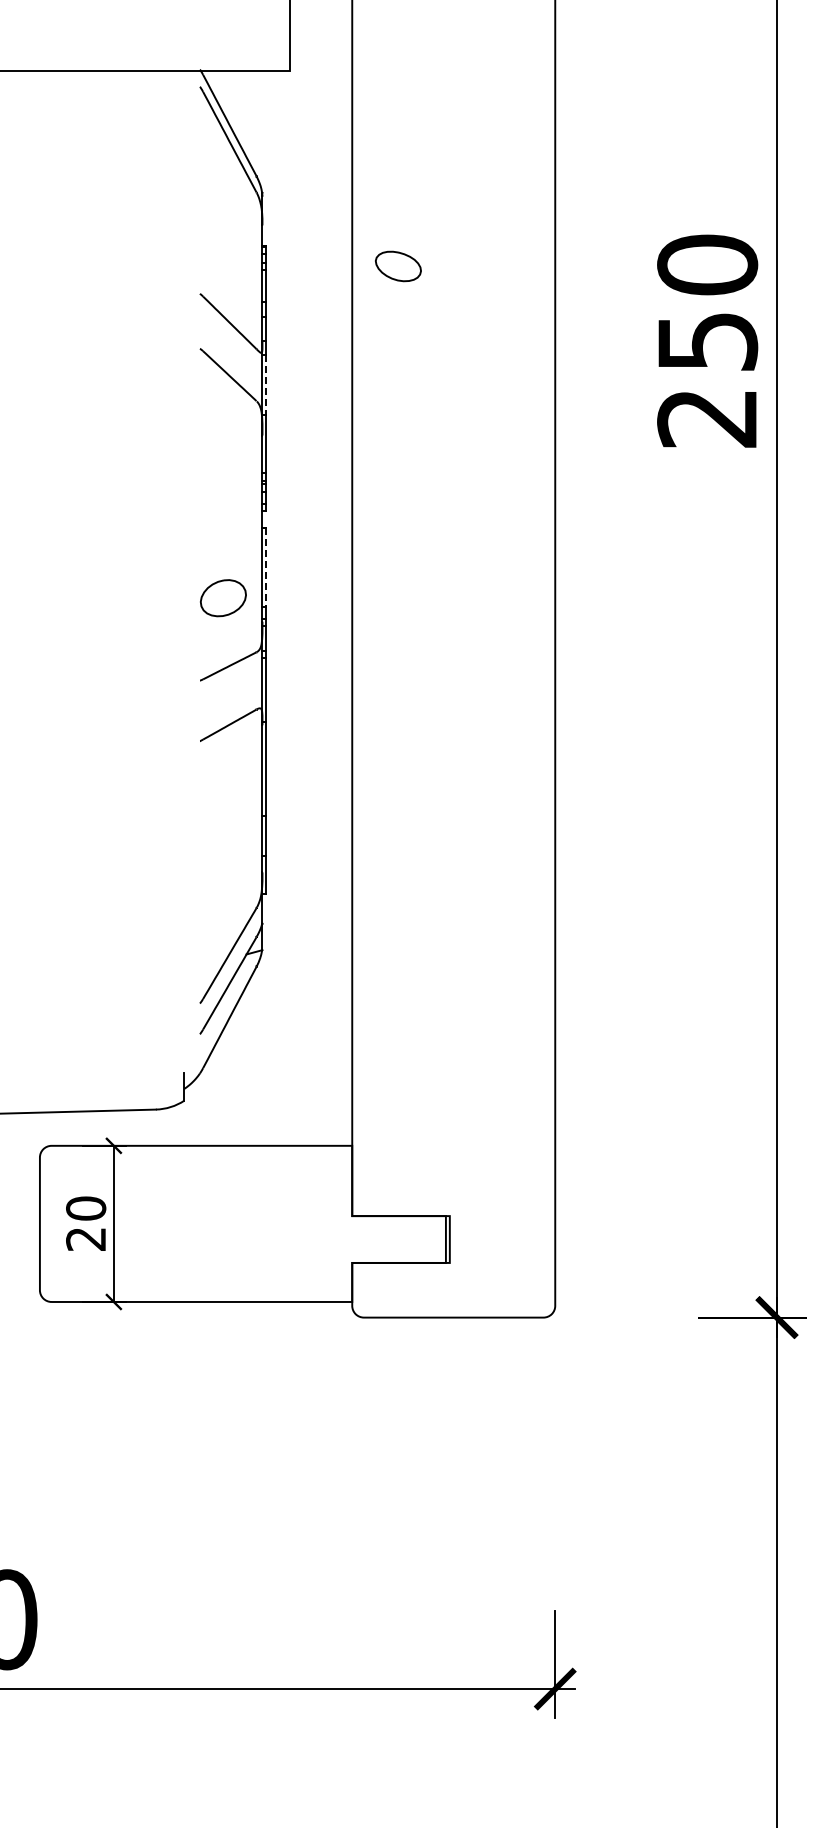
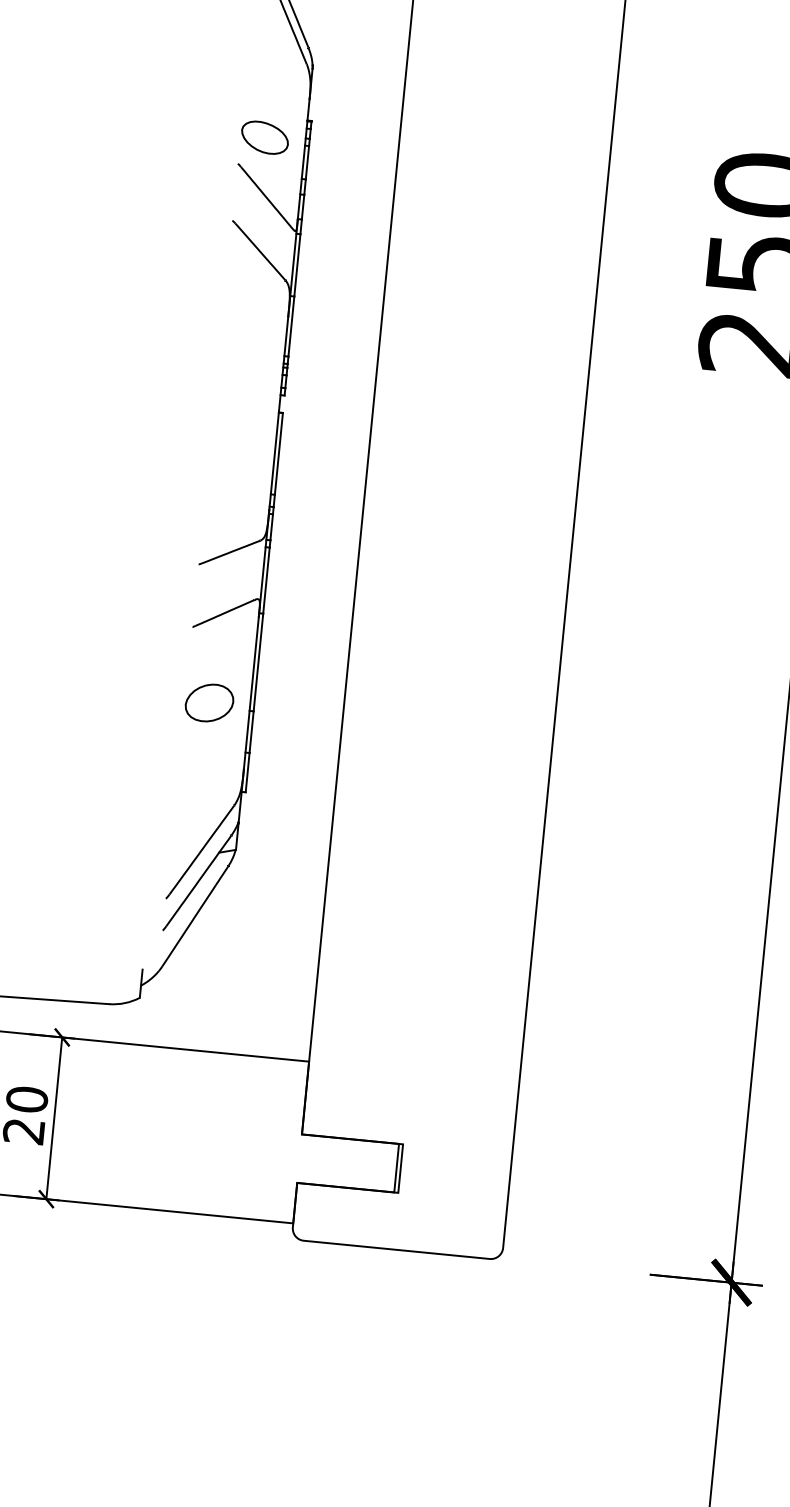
part: (398, 266) -> (265, 137), moved
line: (266, 385) -> (297, 265), dashed -> solid
line: (266, 567) -> (279, 453), dashed -> solid
part: (223, 598) -> (209, 703), moved

